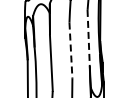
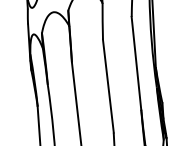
line: (88, 38) -> (136, 64), dashed -> solid
line: (70, 51) -> (107, 87), dashed -> solid

